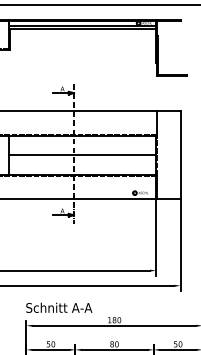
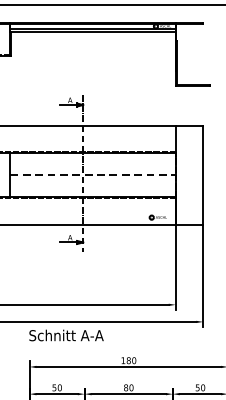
line: (83, 155) -> (93, 175), solid -> dashed
text: (59, 307) -> (66, 335), moved

